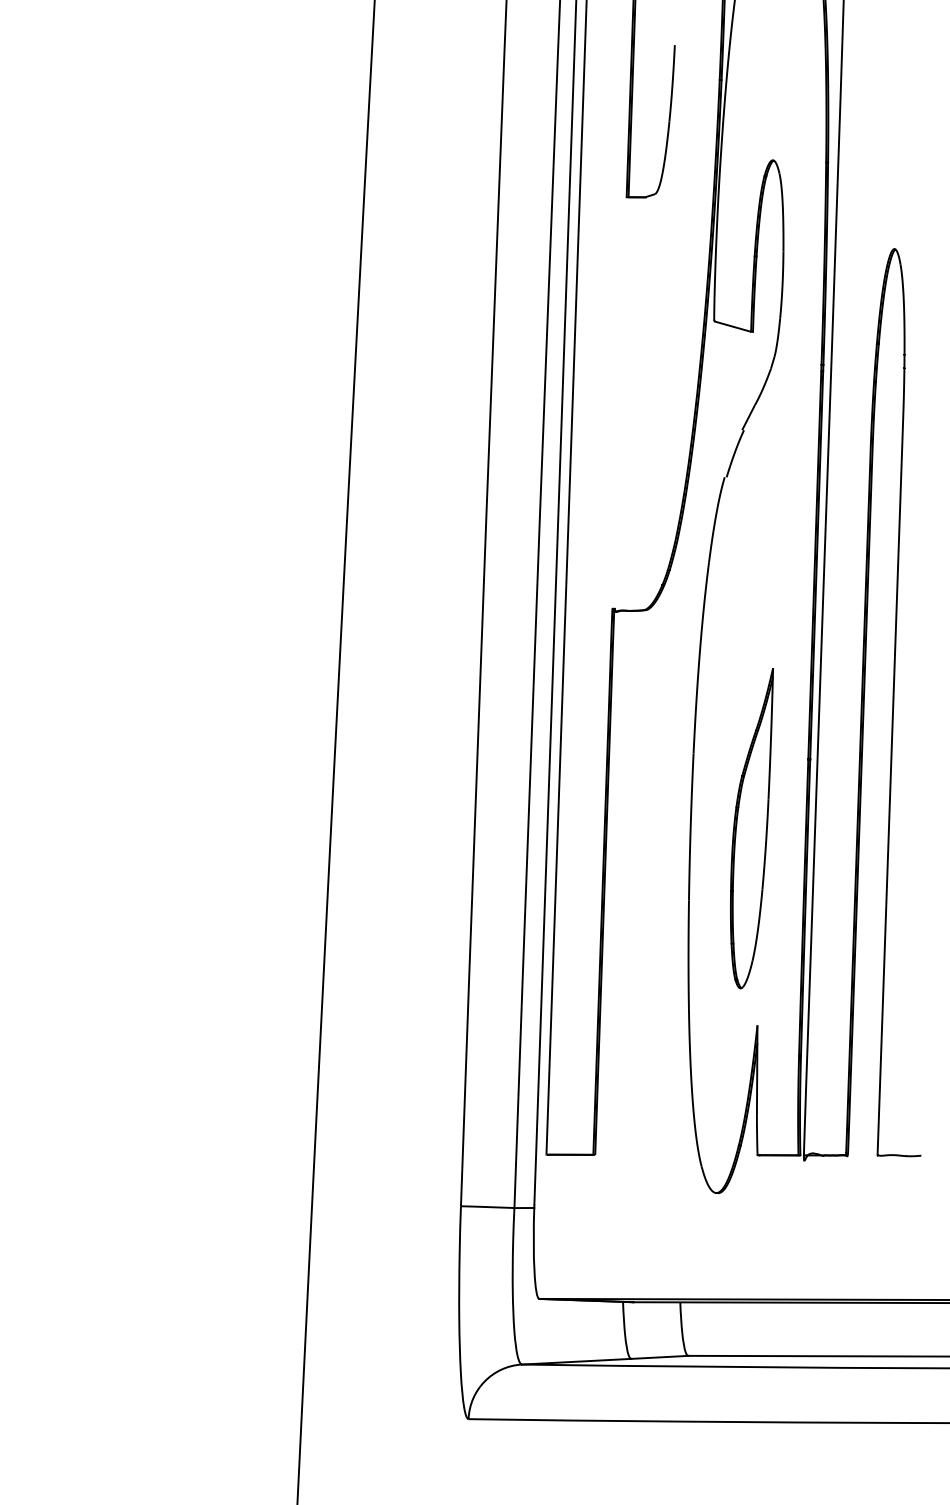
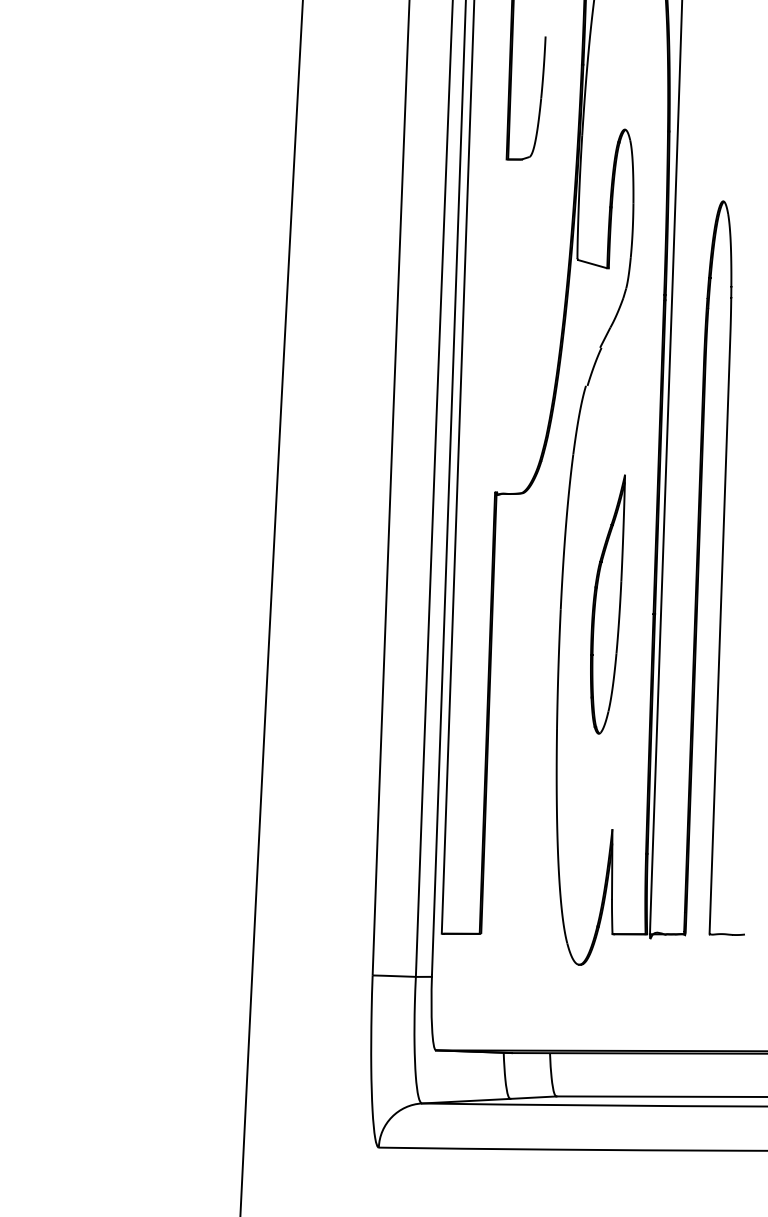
part: (751, 828) -> (607, 604), moved

